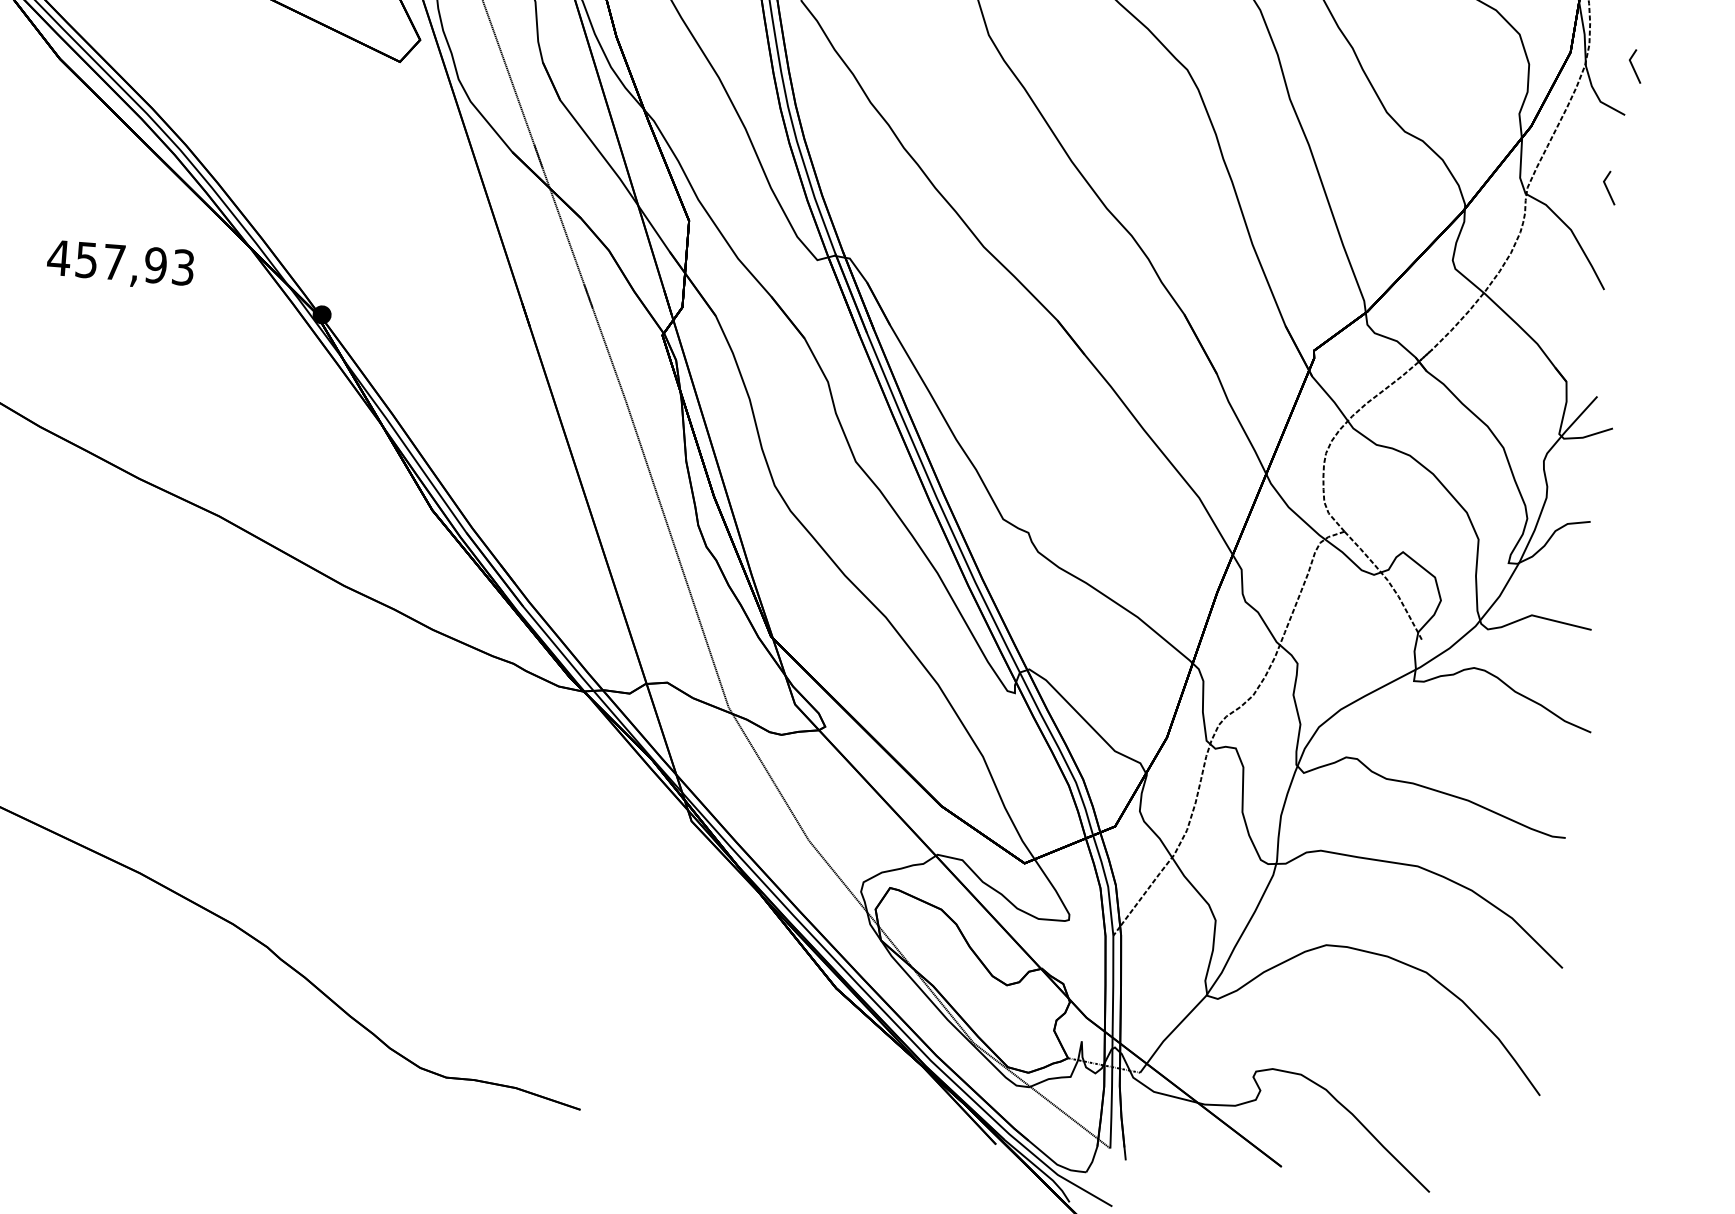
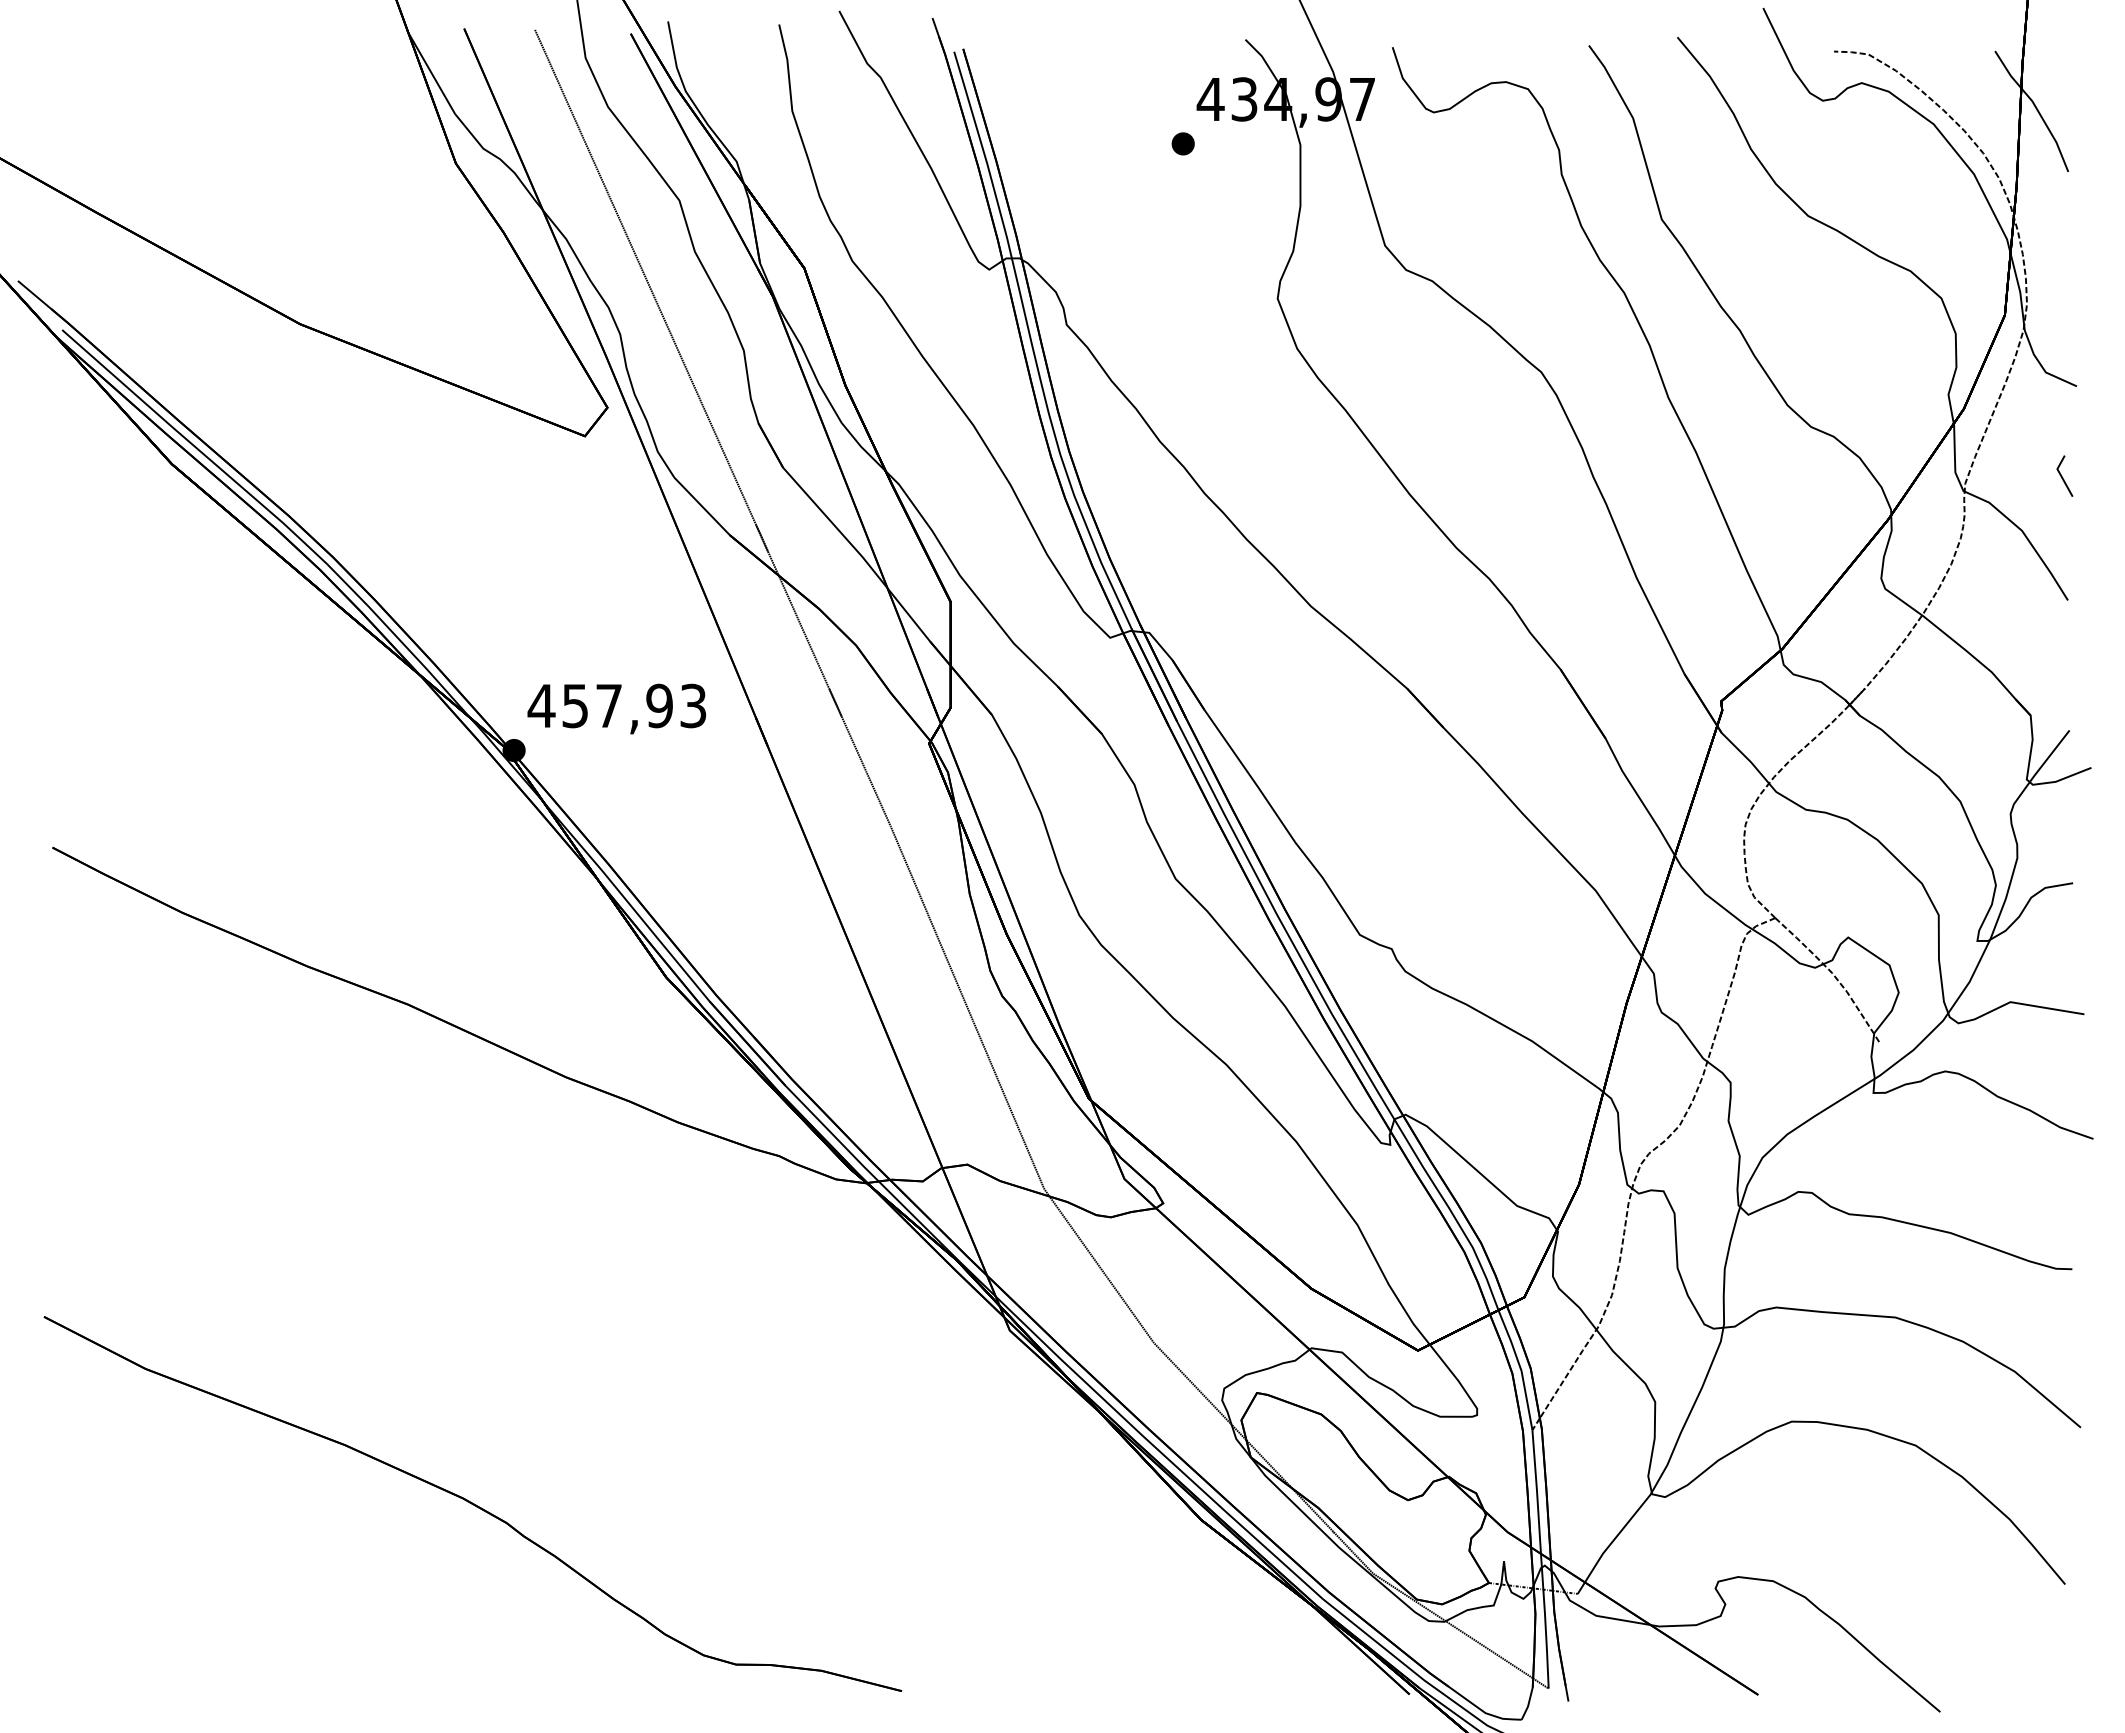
line: (1633, 66) -> (2082, 326), removed
text: (120, 264) -> (616, 708), moved

